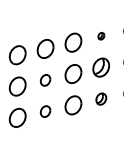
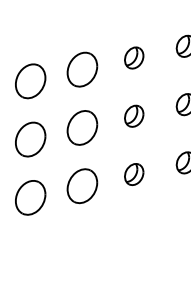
part: (101, 35) -> (134, 56), size x1.67
part: (101, 67) -> (134, 115), size x0.62
part: (45, 80) -> (30, 139), size x1.67
part: (45, 111) -> (30, 197), size x1.67

